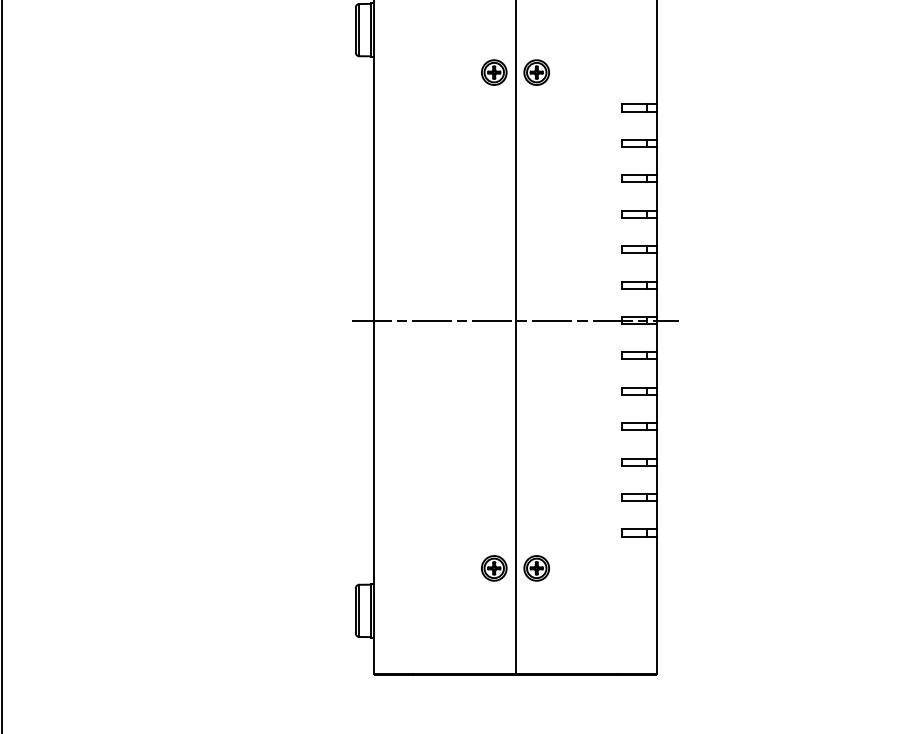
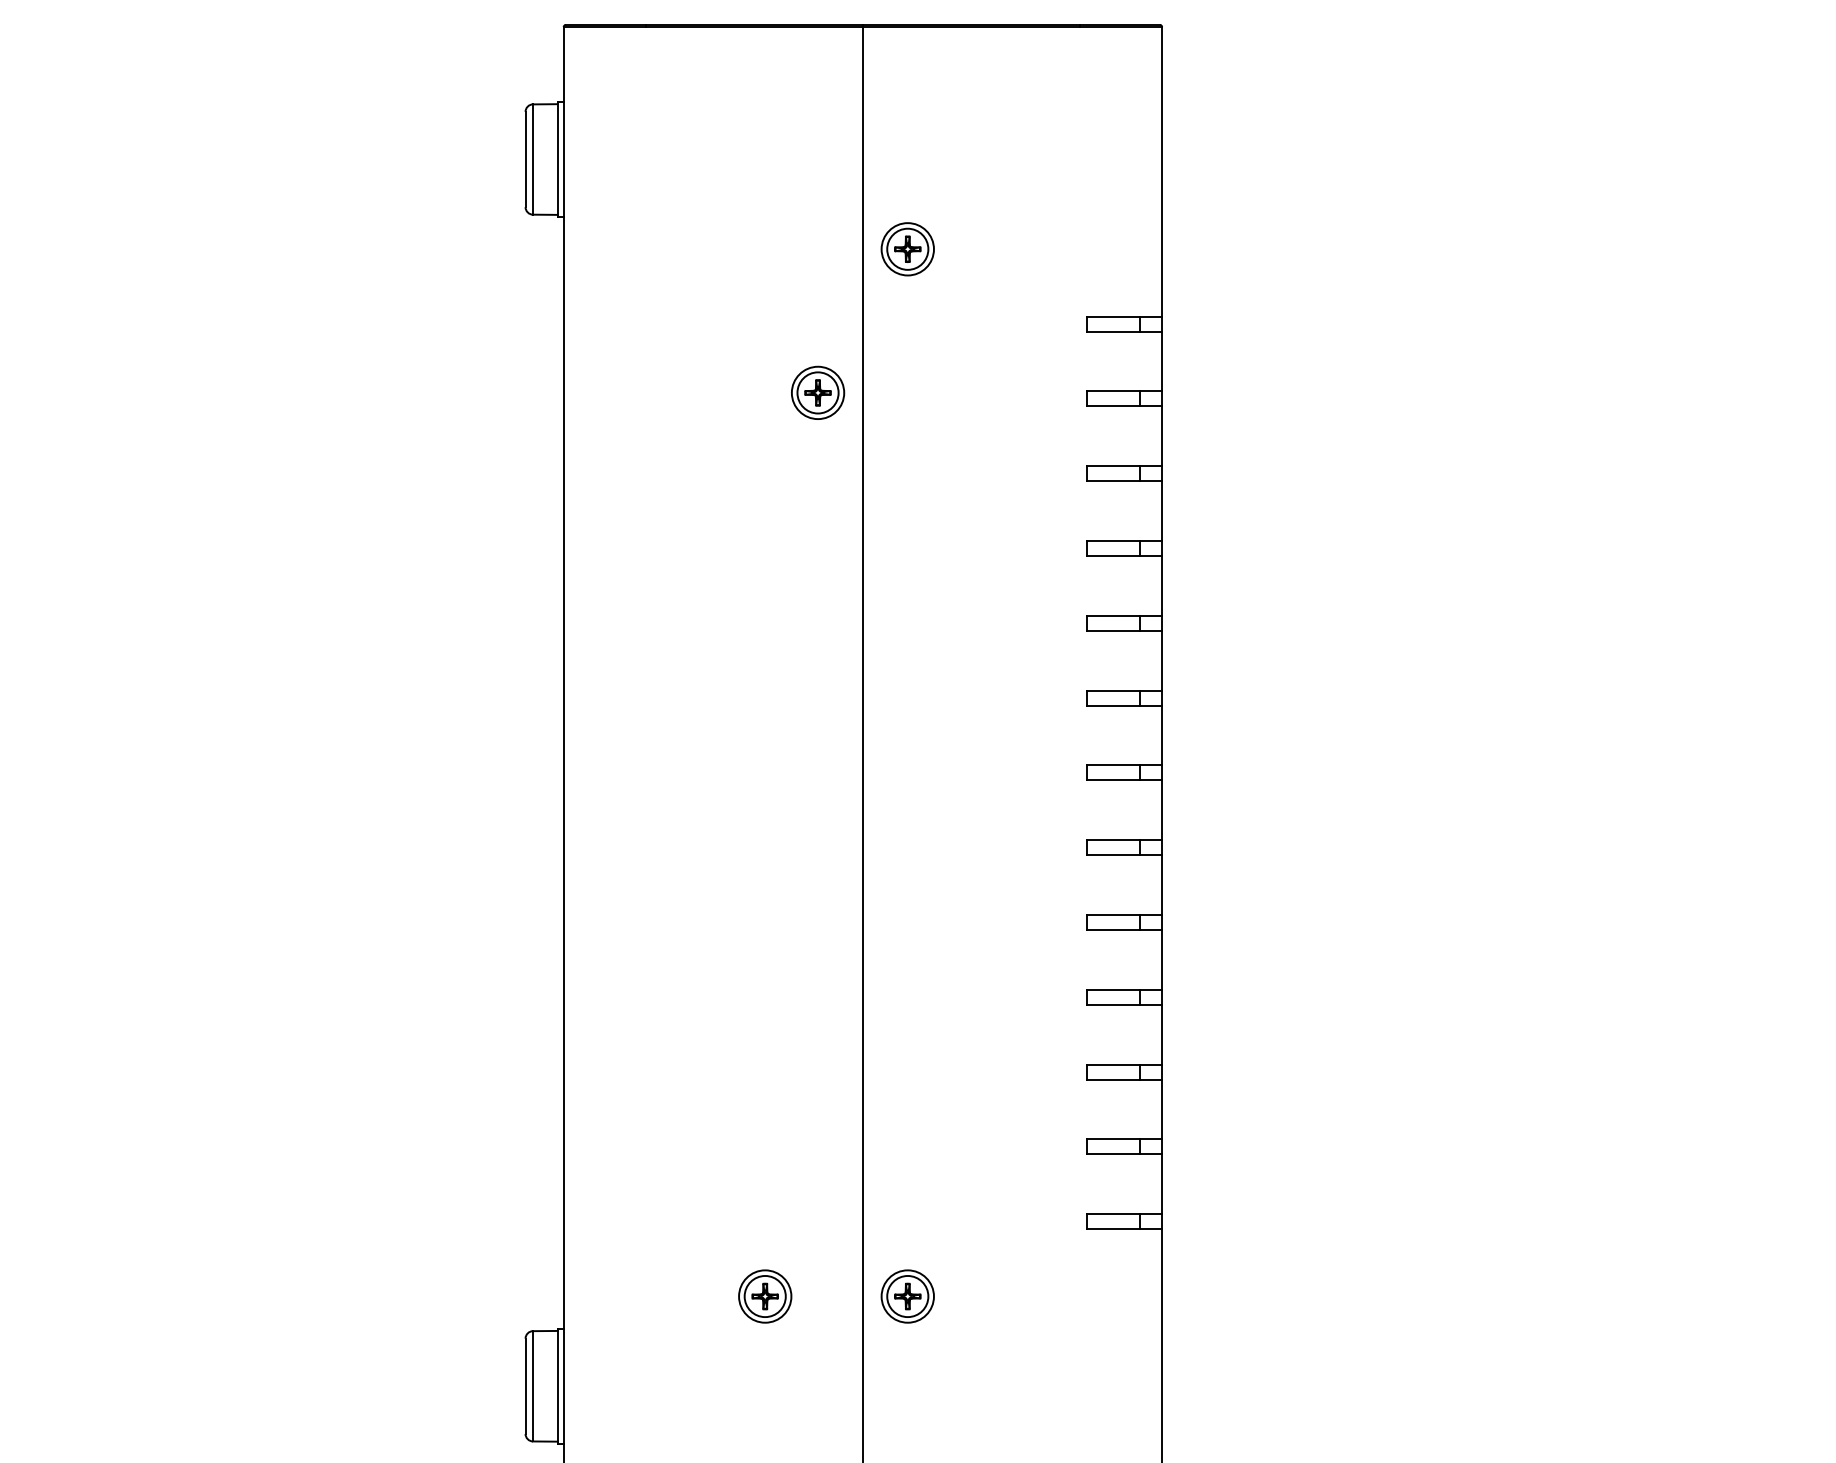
part: (494, 72) -> (818, 392), moved
line: (515, 320) -> (862, 772), removed
part: (494, 568) -> (765, 1296), moved

